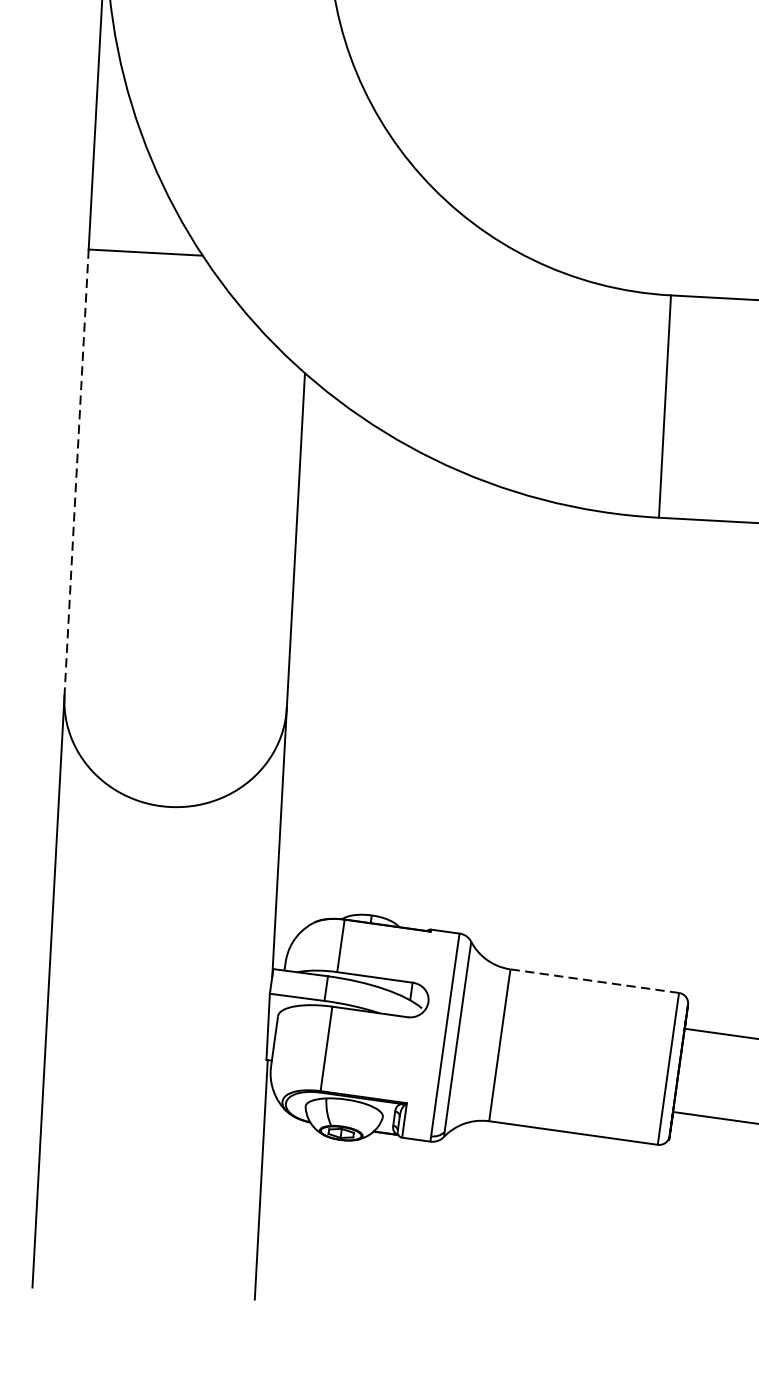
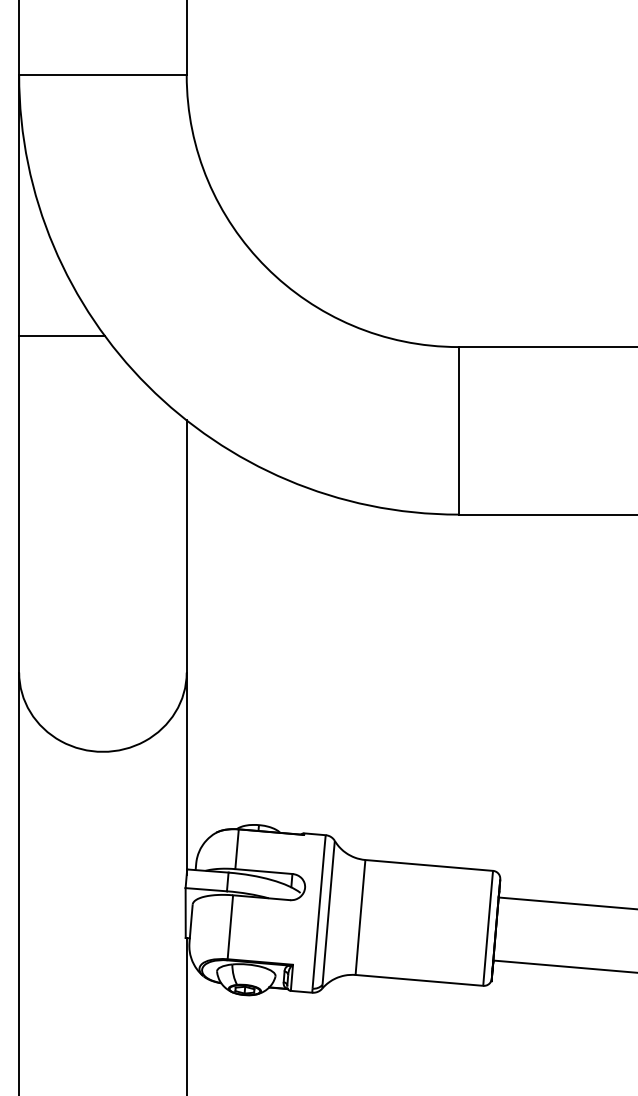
line: (77, 472) -> (19, 504), dashed -> solid
line: (593, 981) -> (428, 865), dashed -> solid

